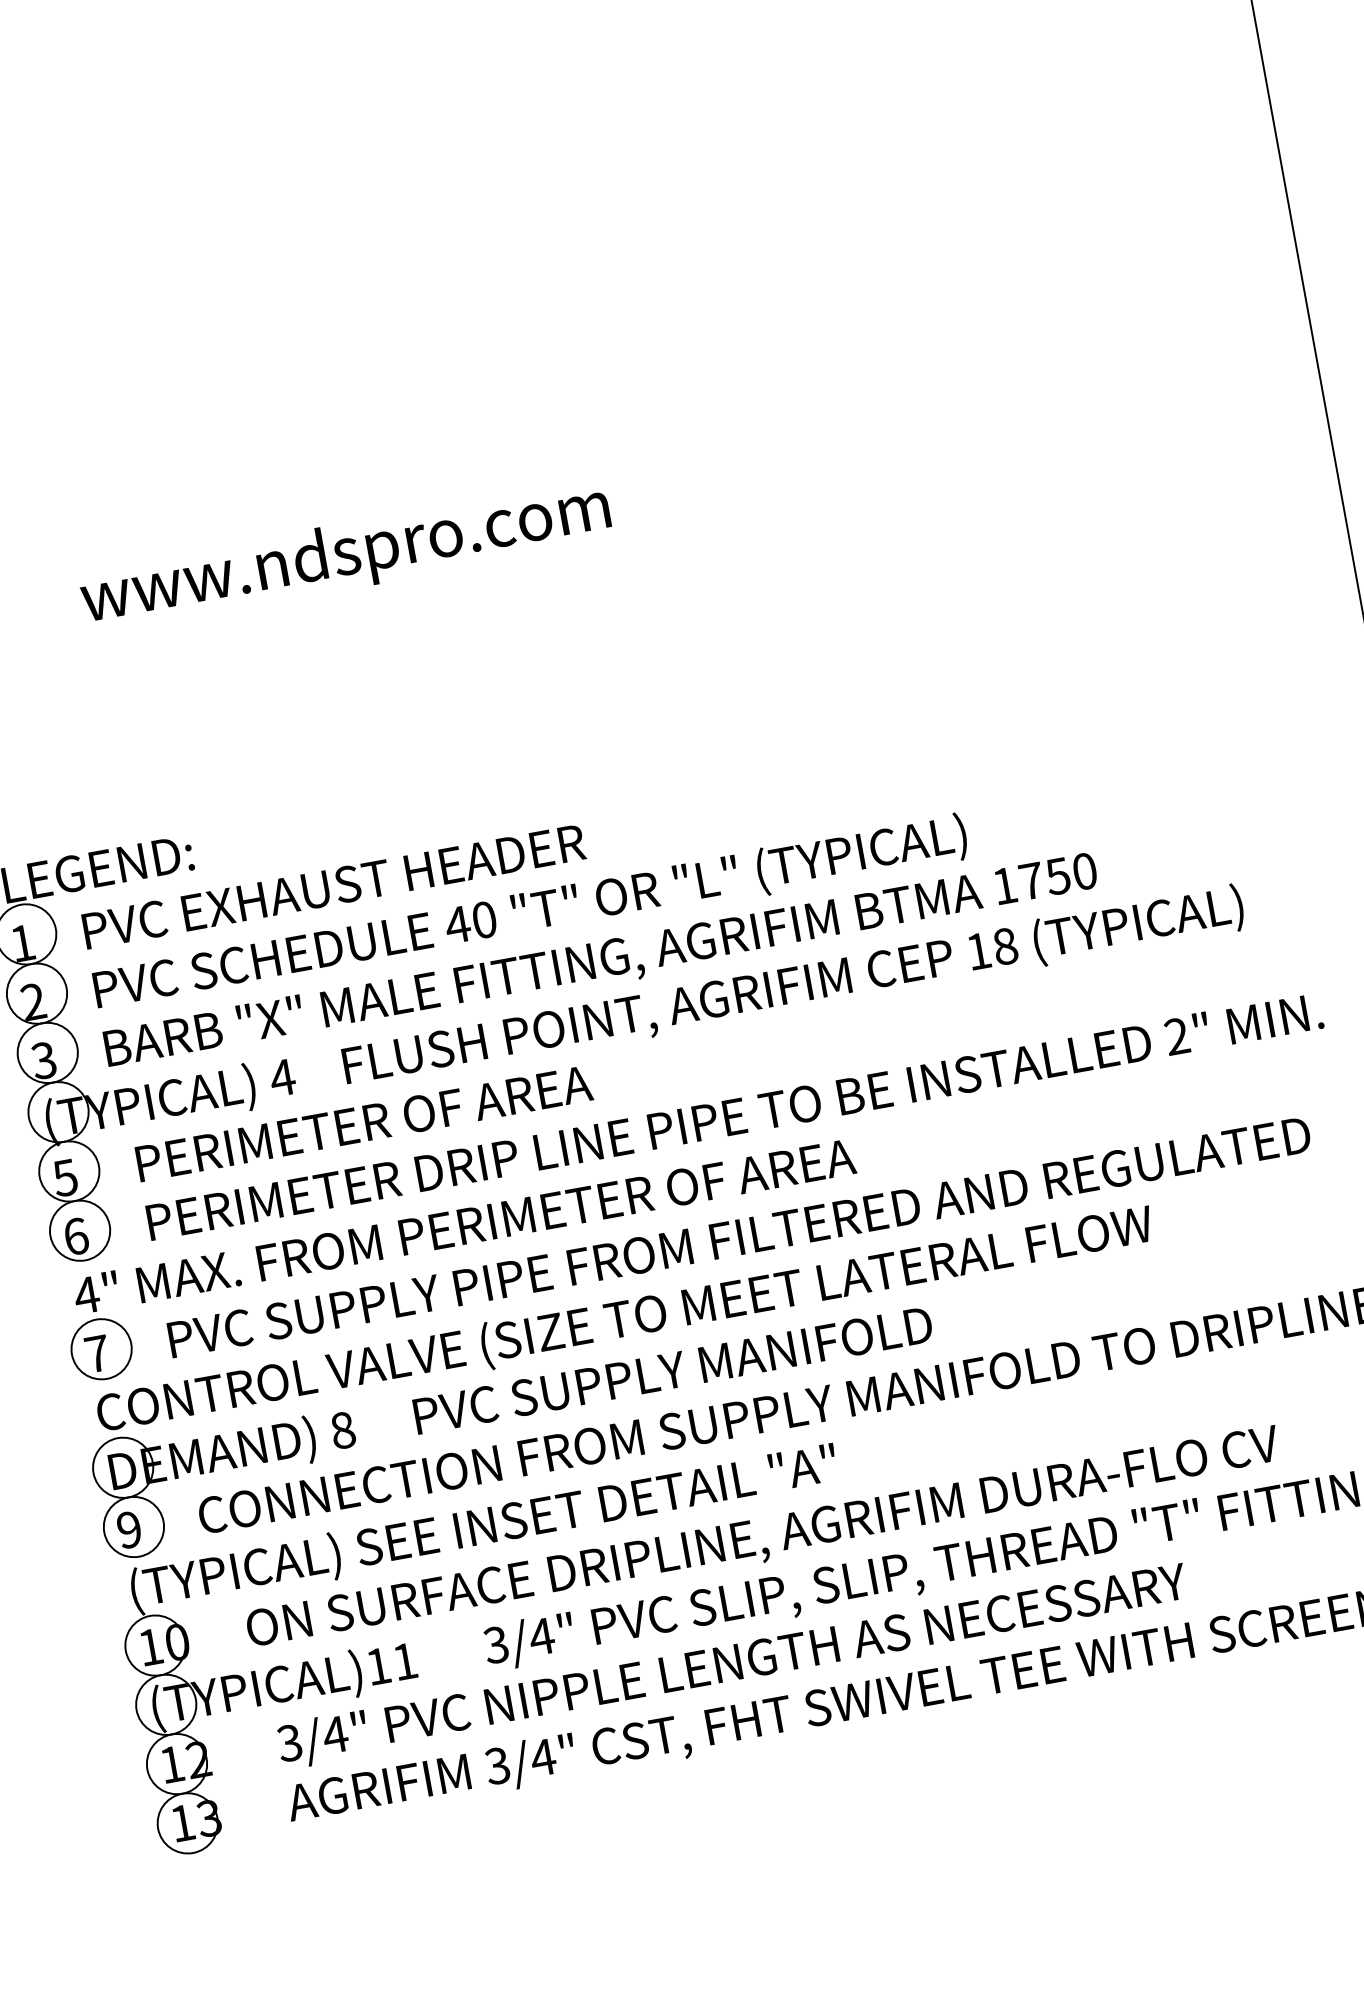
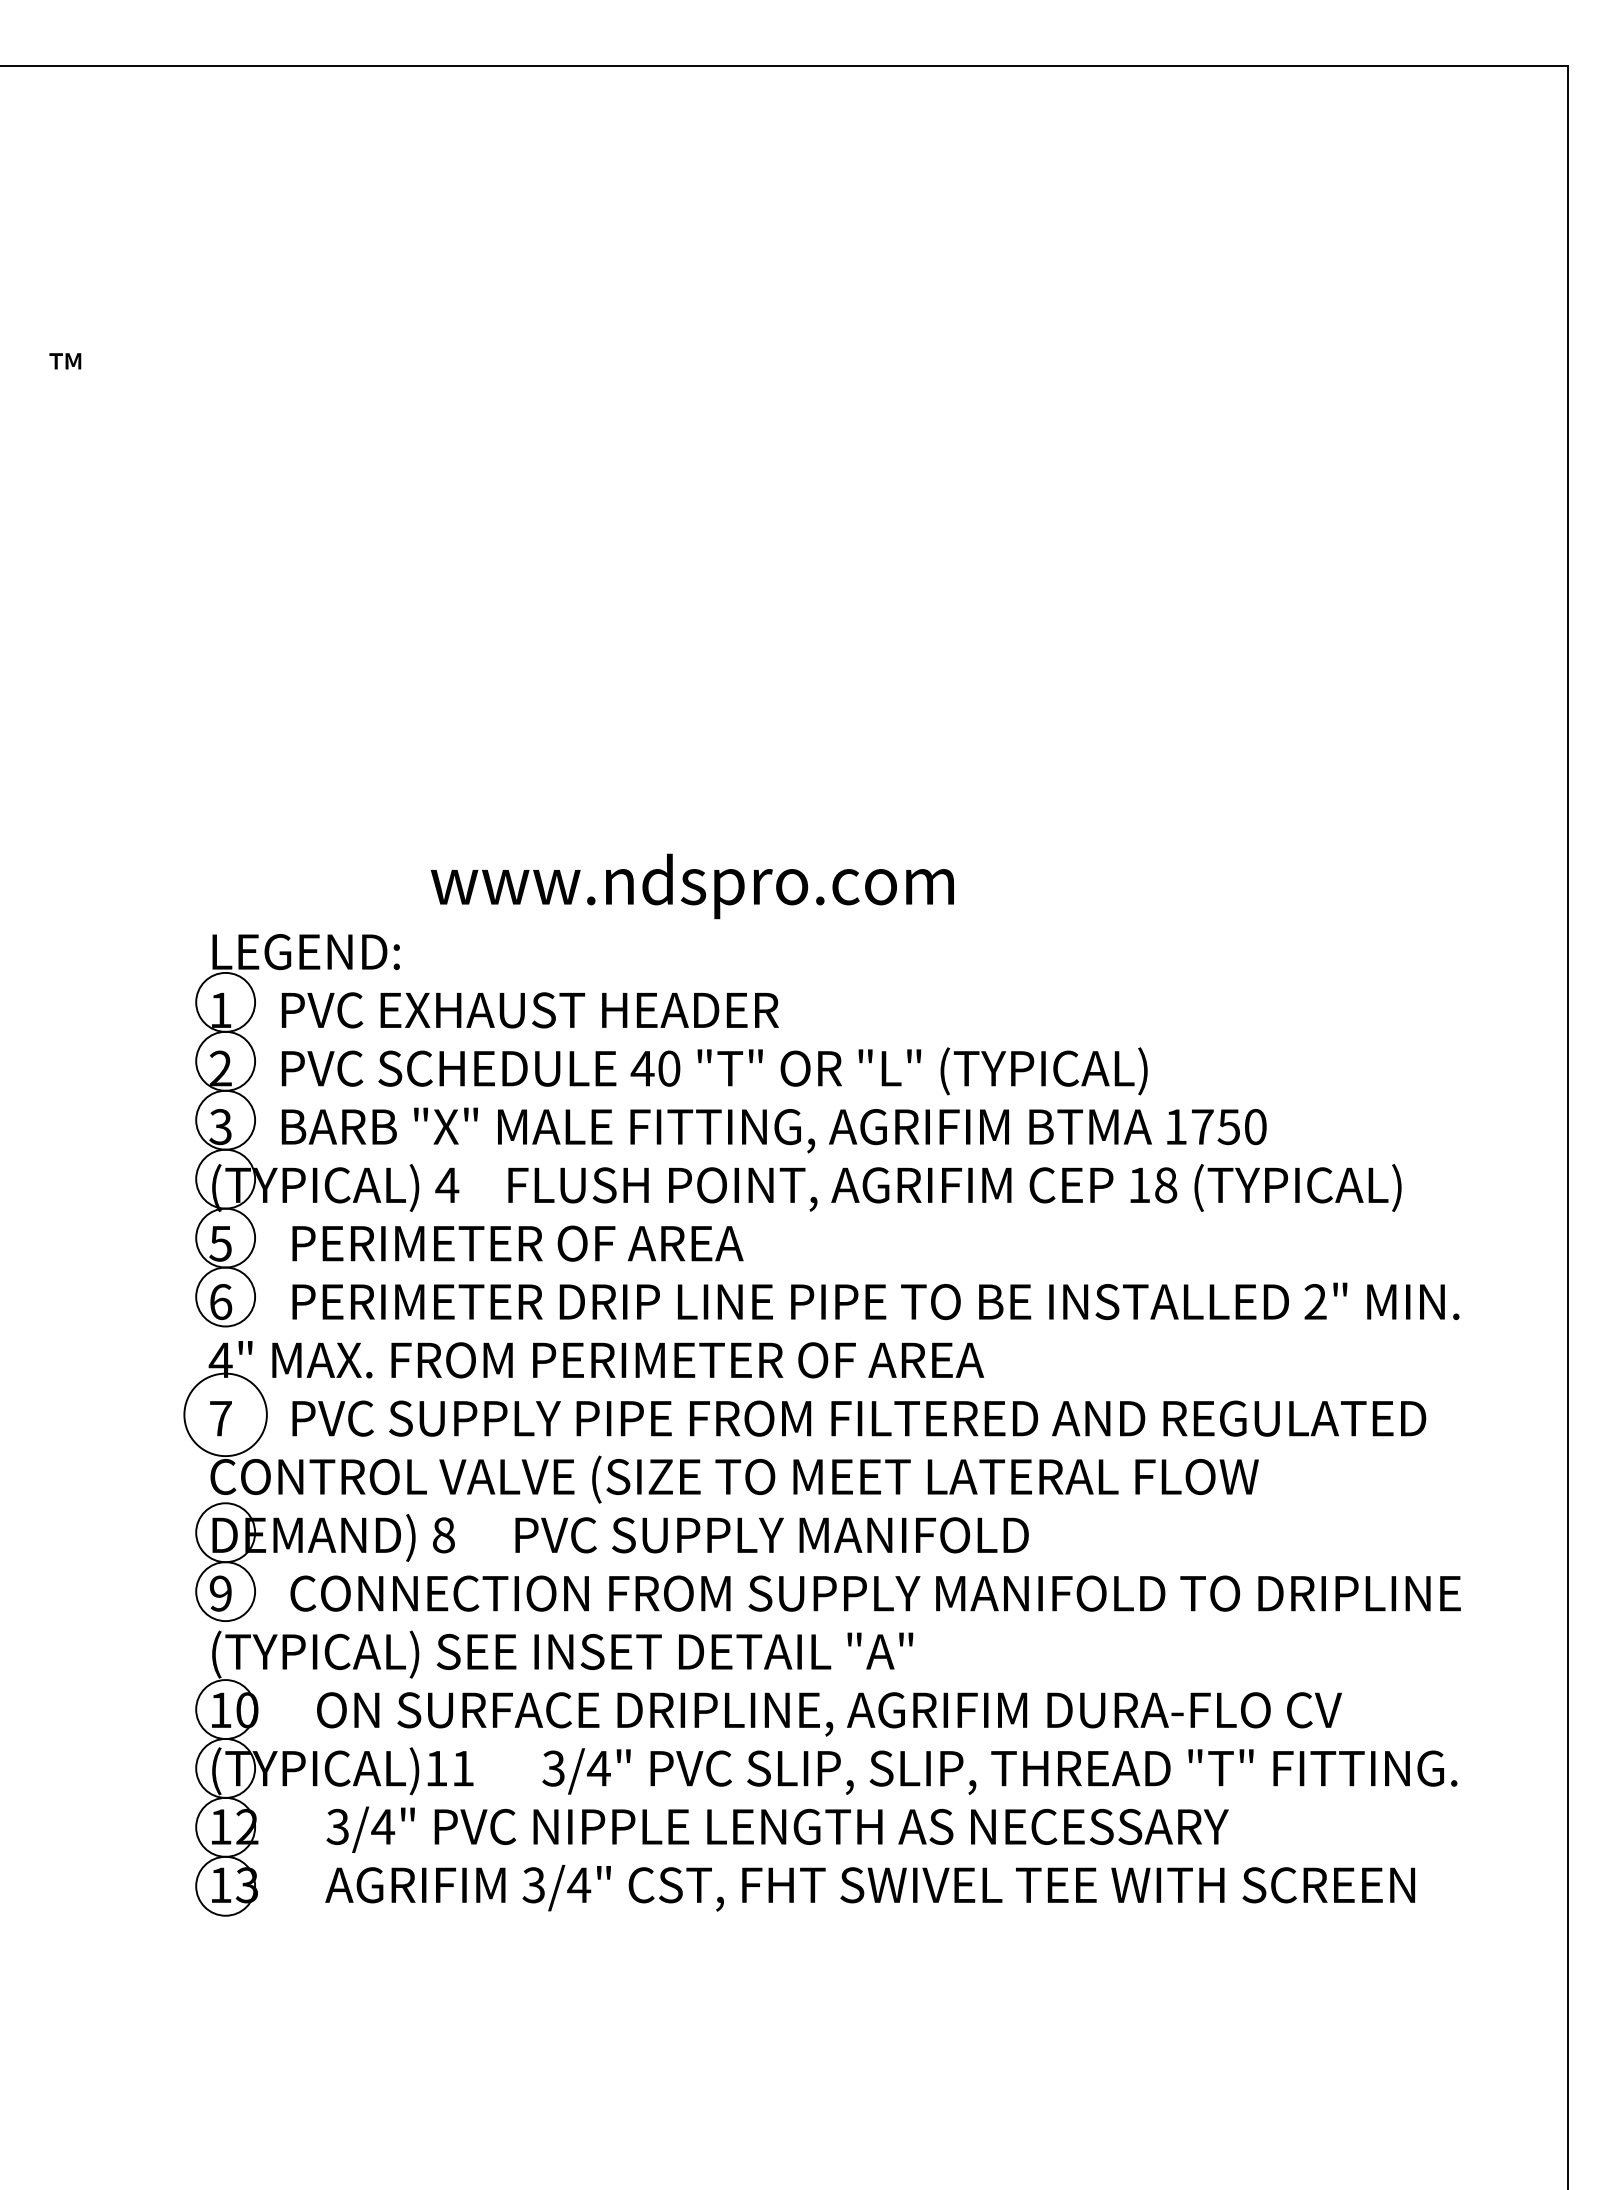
text: (344, 556) -> (691, 886), moved
circle: (101, 1348) -> (225, 1414), size x1.4

